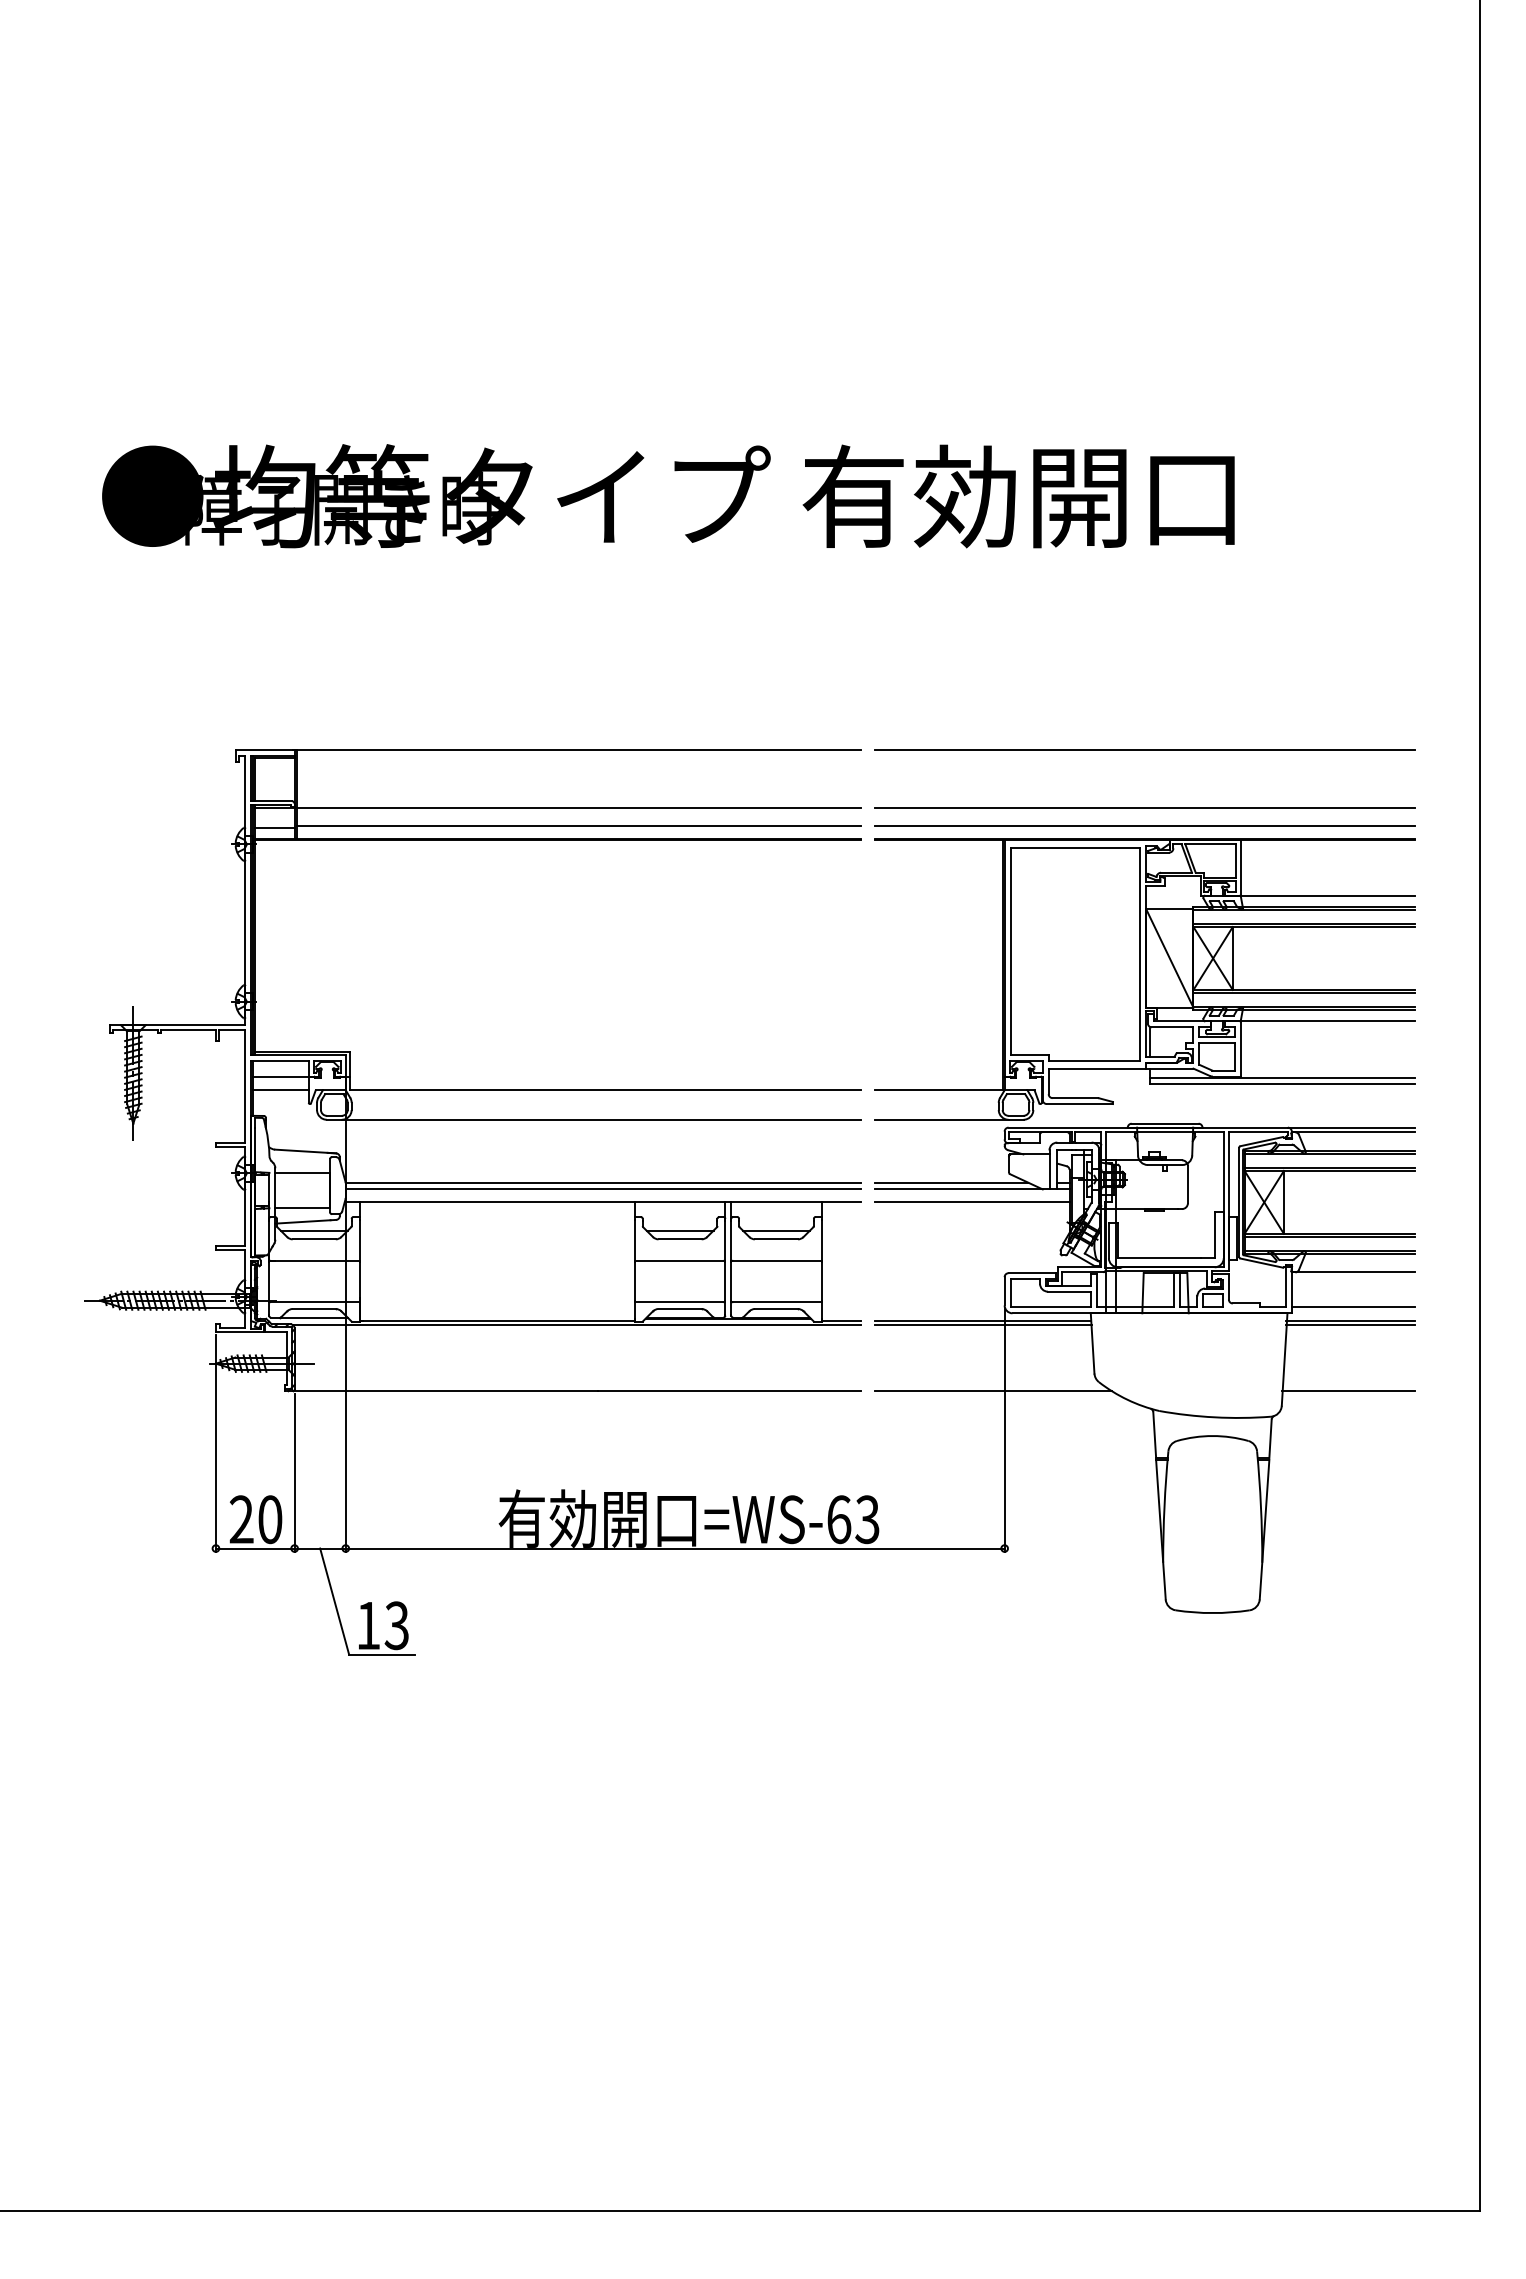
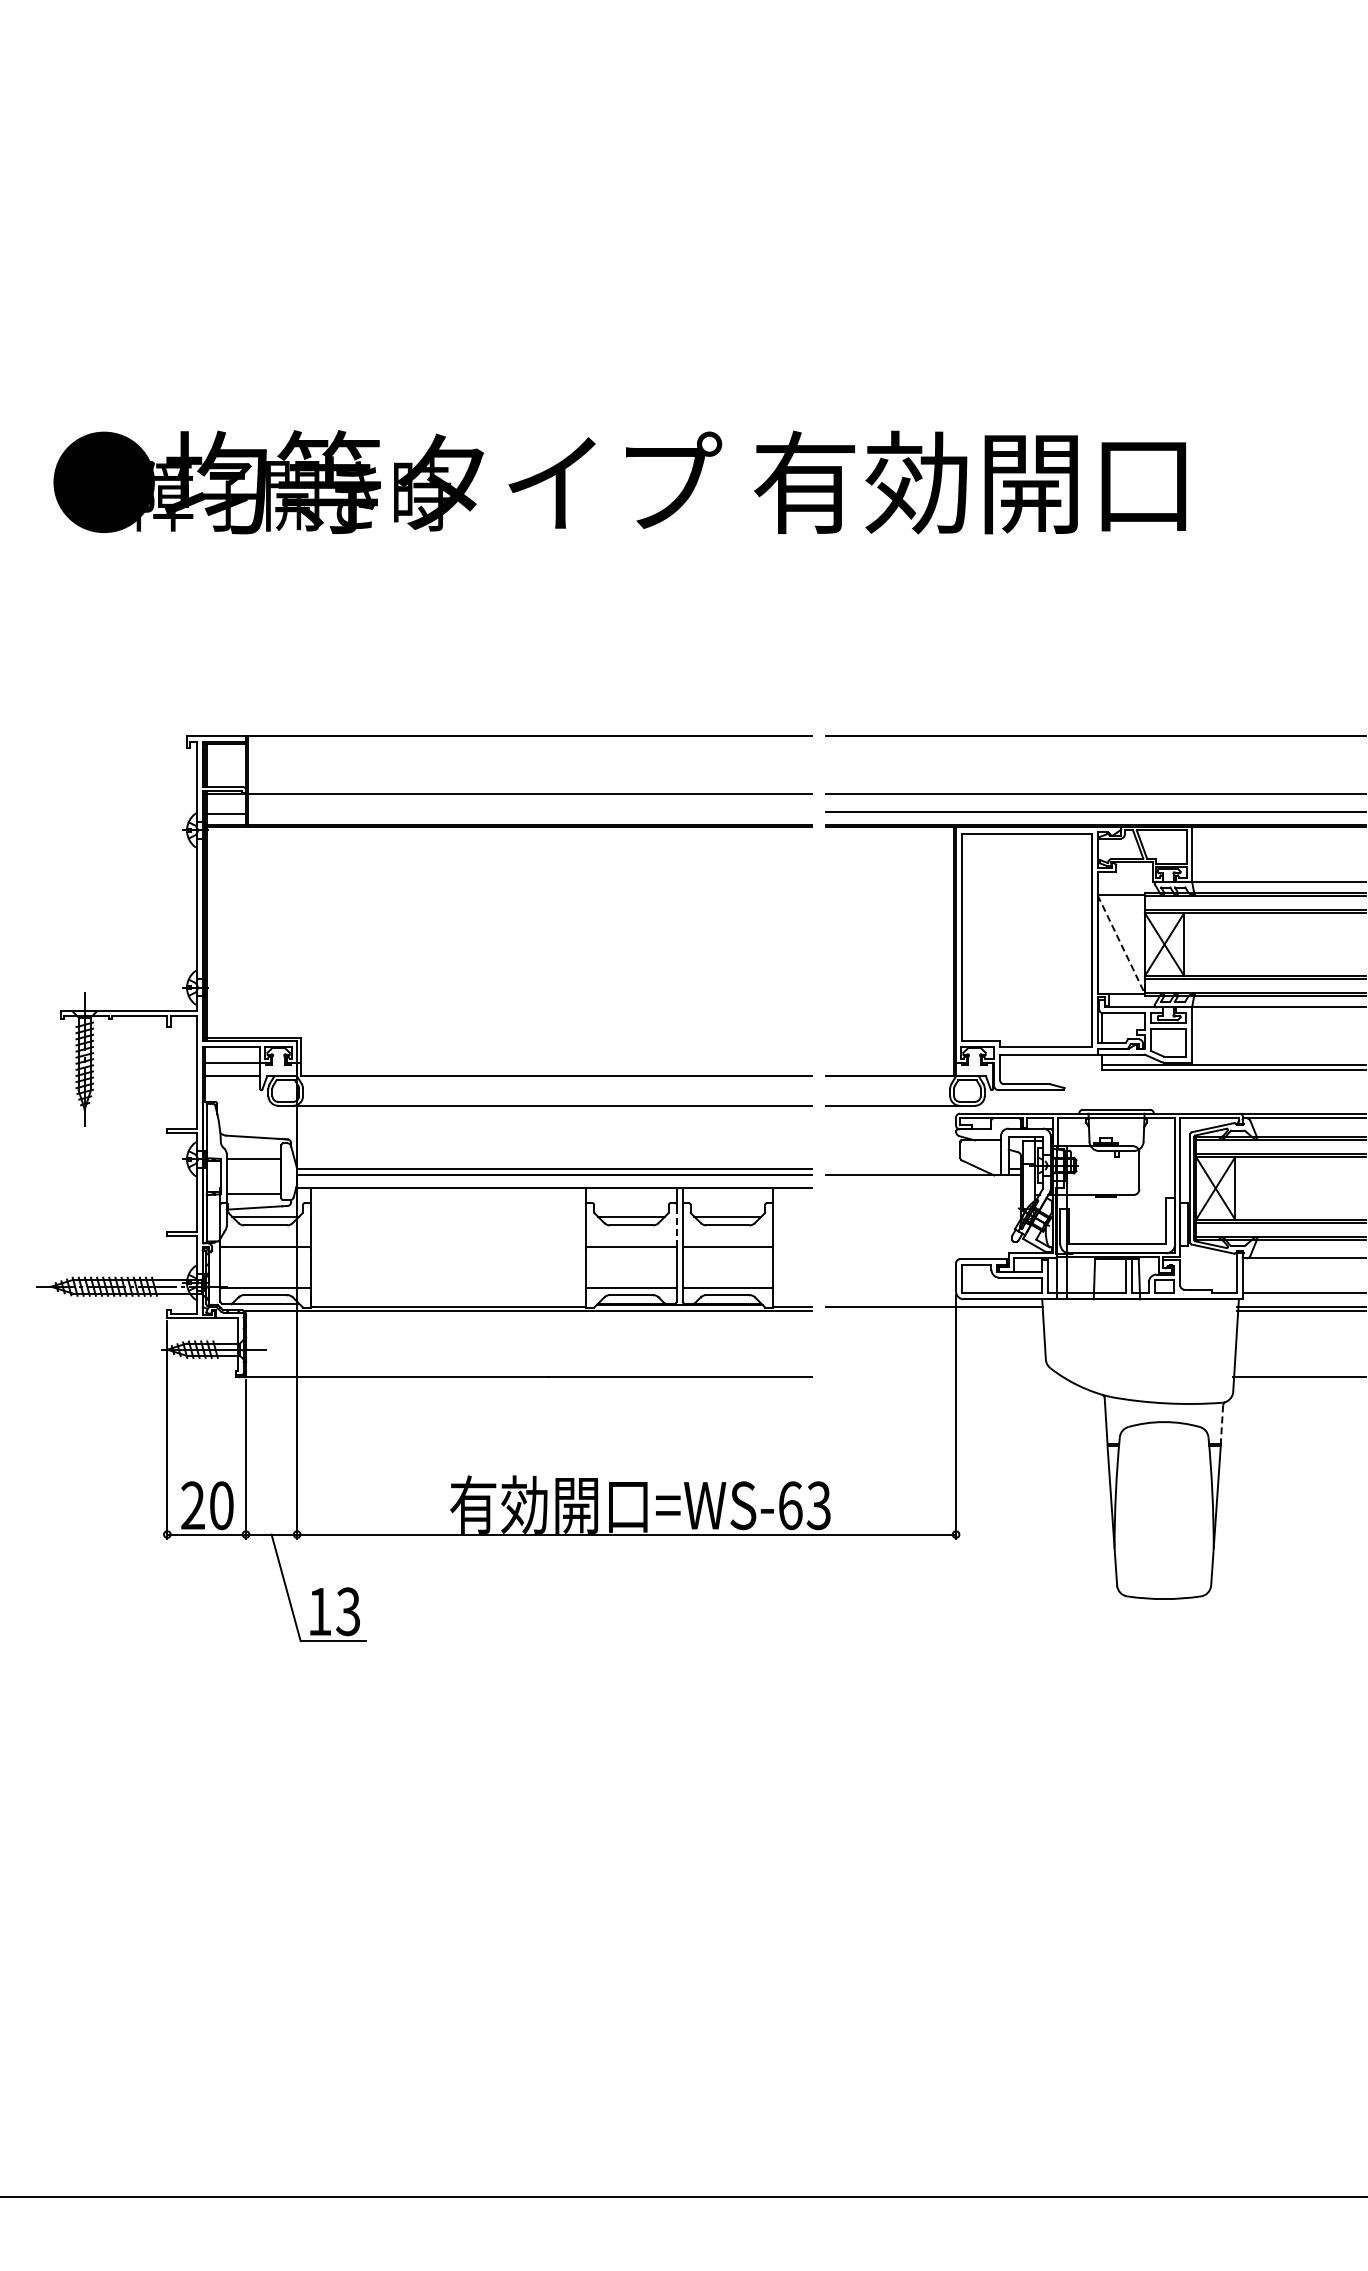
line: (578, 825) -> (529, 811), removed
line: (1169, 958) -> (1120, 944), solid -> dashed
line: (951, 1182) -> (902, 1168), removed
line: (971, 1201) -> (922, 1187), removed
line: (725, 1240) -> (676, 1226), solid -> dashed
line: (982, 1325) -> (933, 1311), removed
line: (992, 1391) -> (943, 1377), removed
line: (1270, 1439) -> (1221, 1425), solid -> dashed

